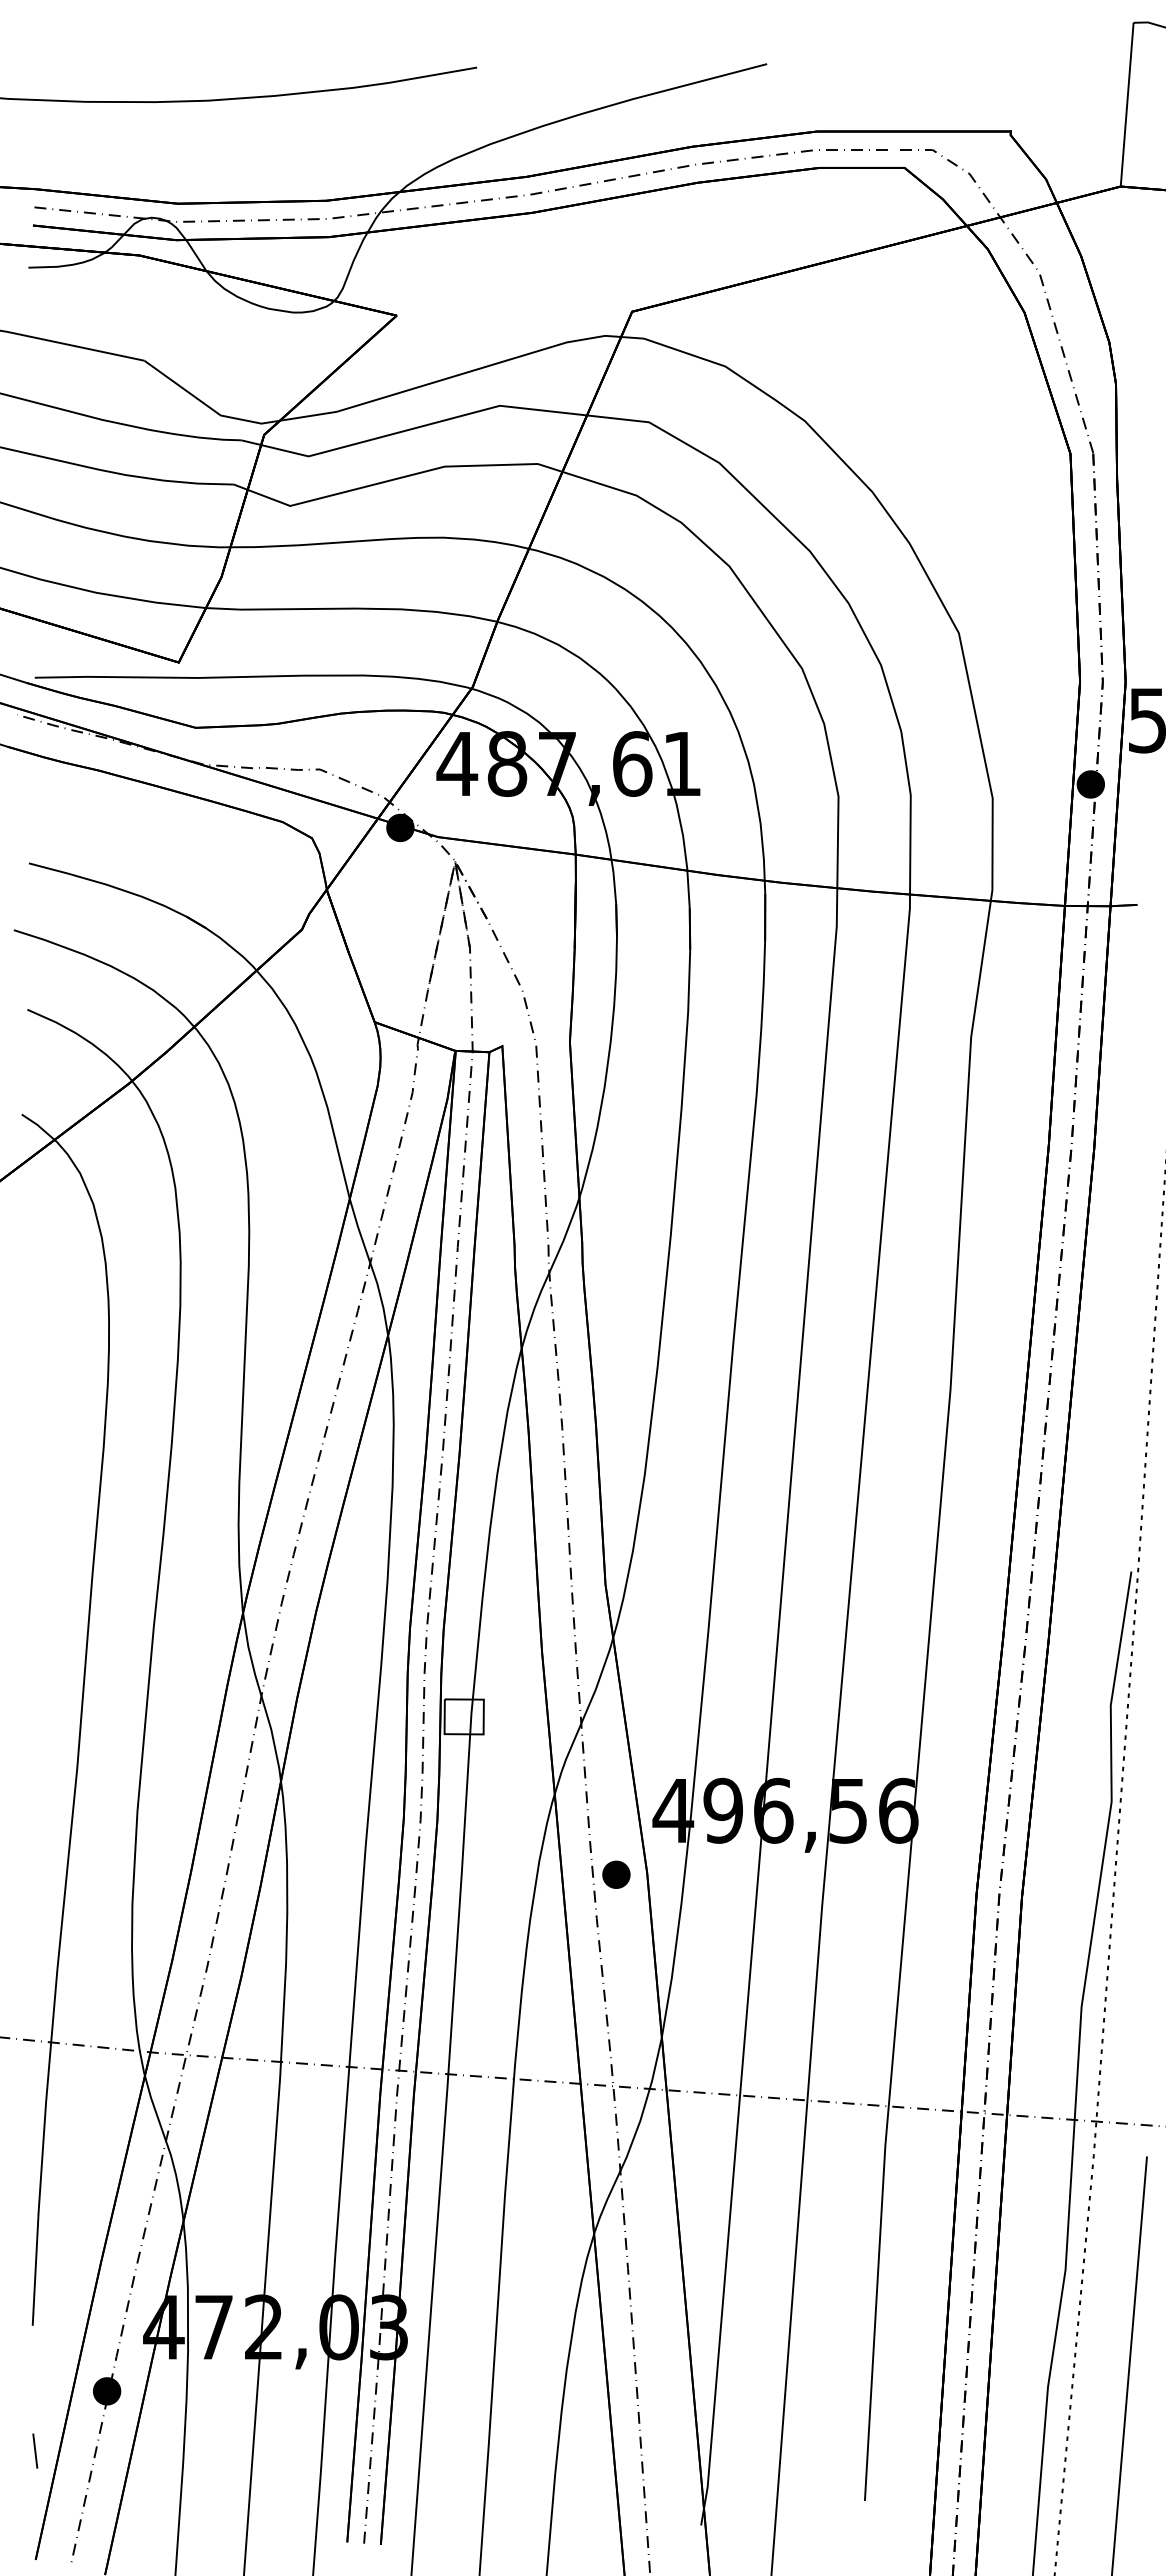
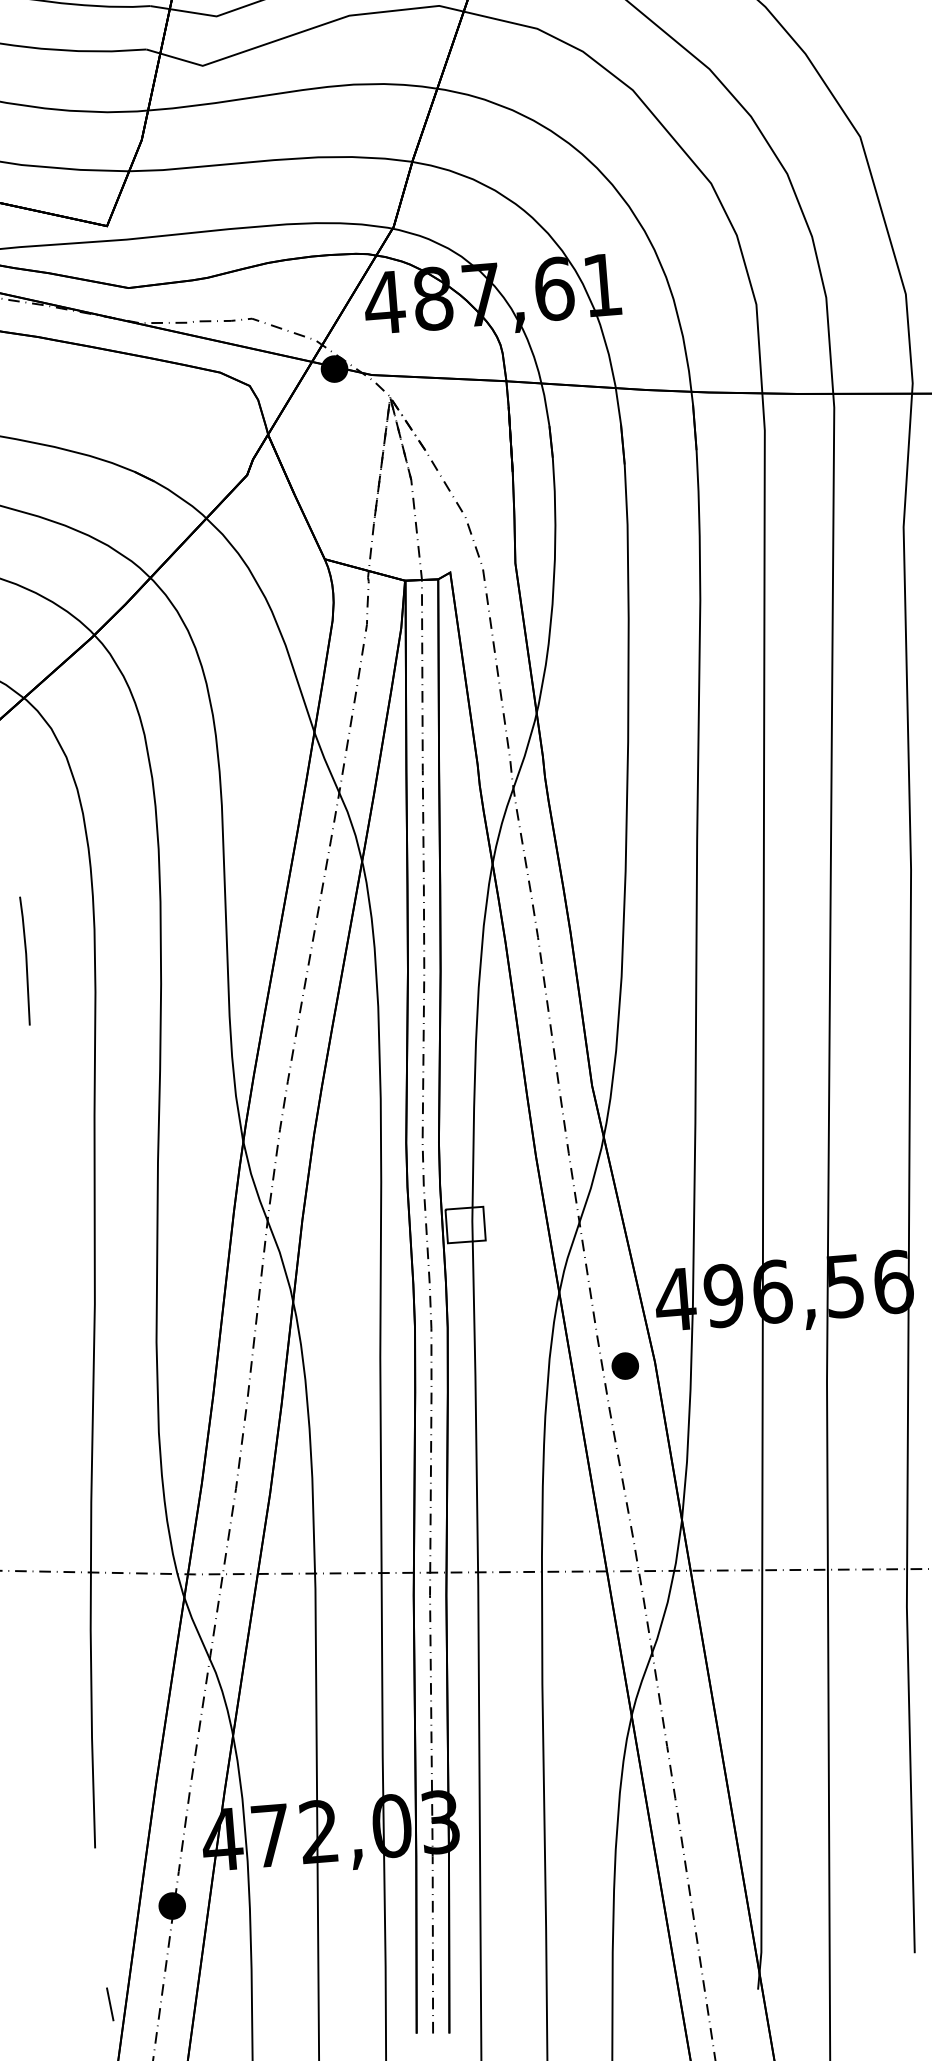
line: (34, 1409) -> (25, 960), added
line: (35, 2450) -> (110, 2003), moved

